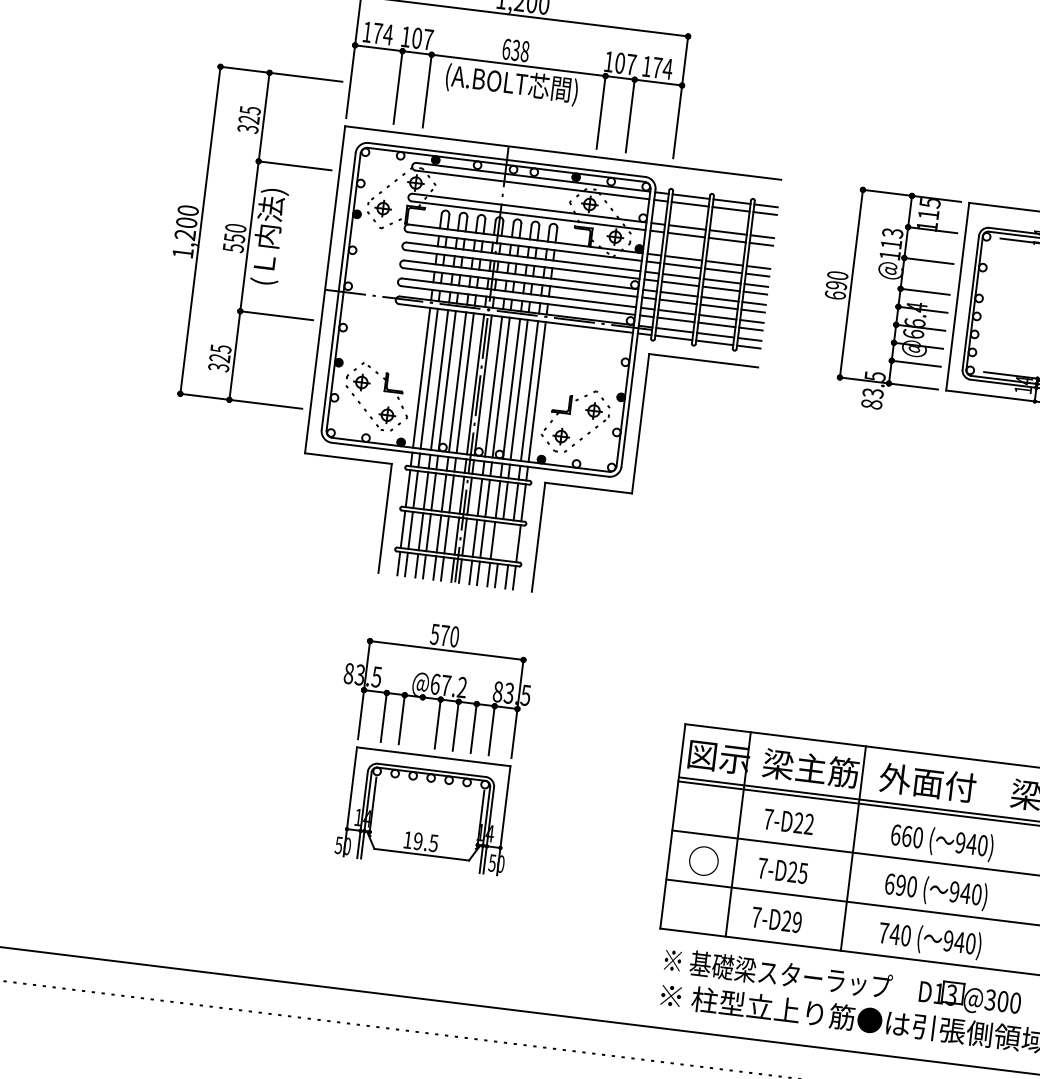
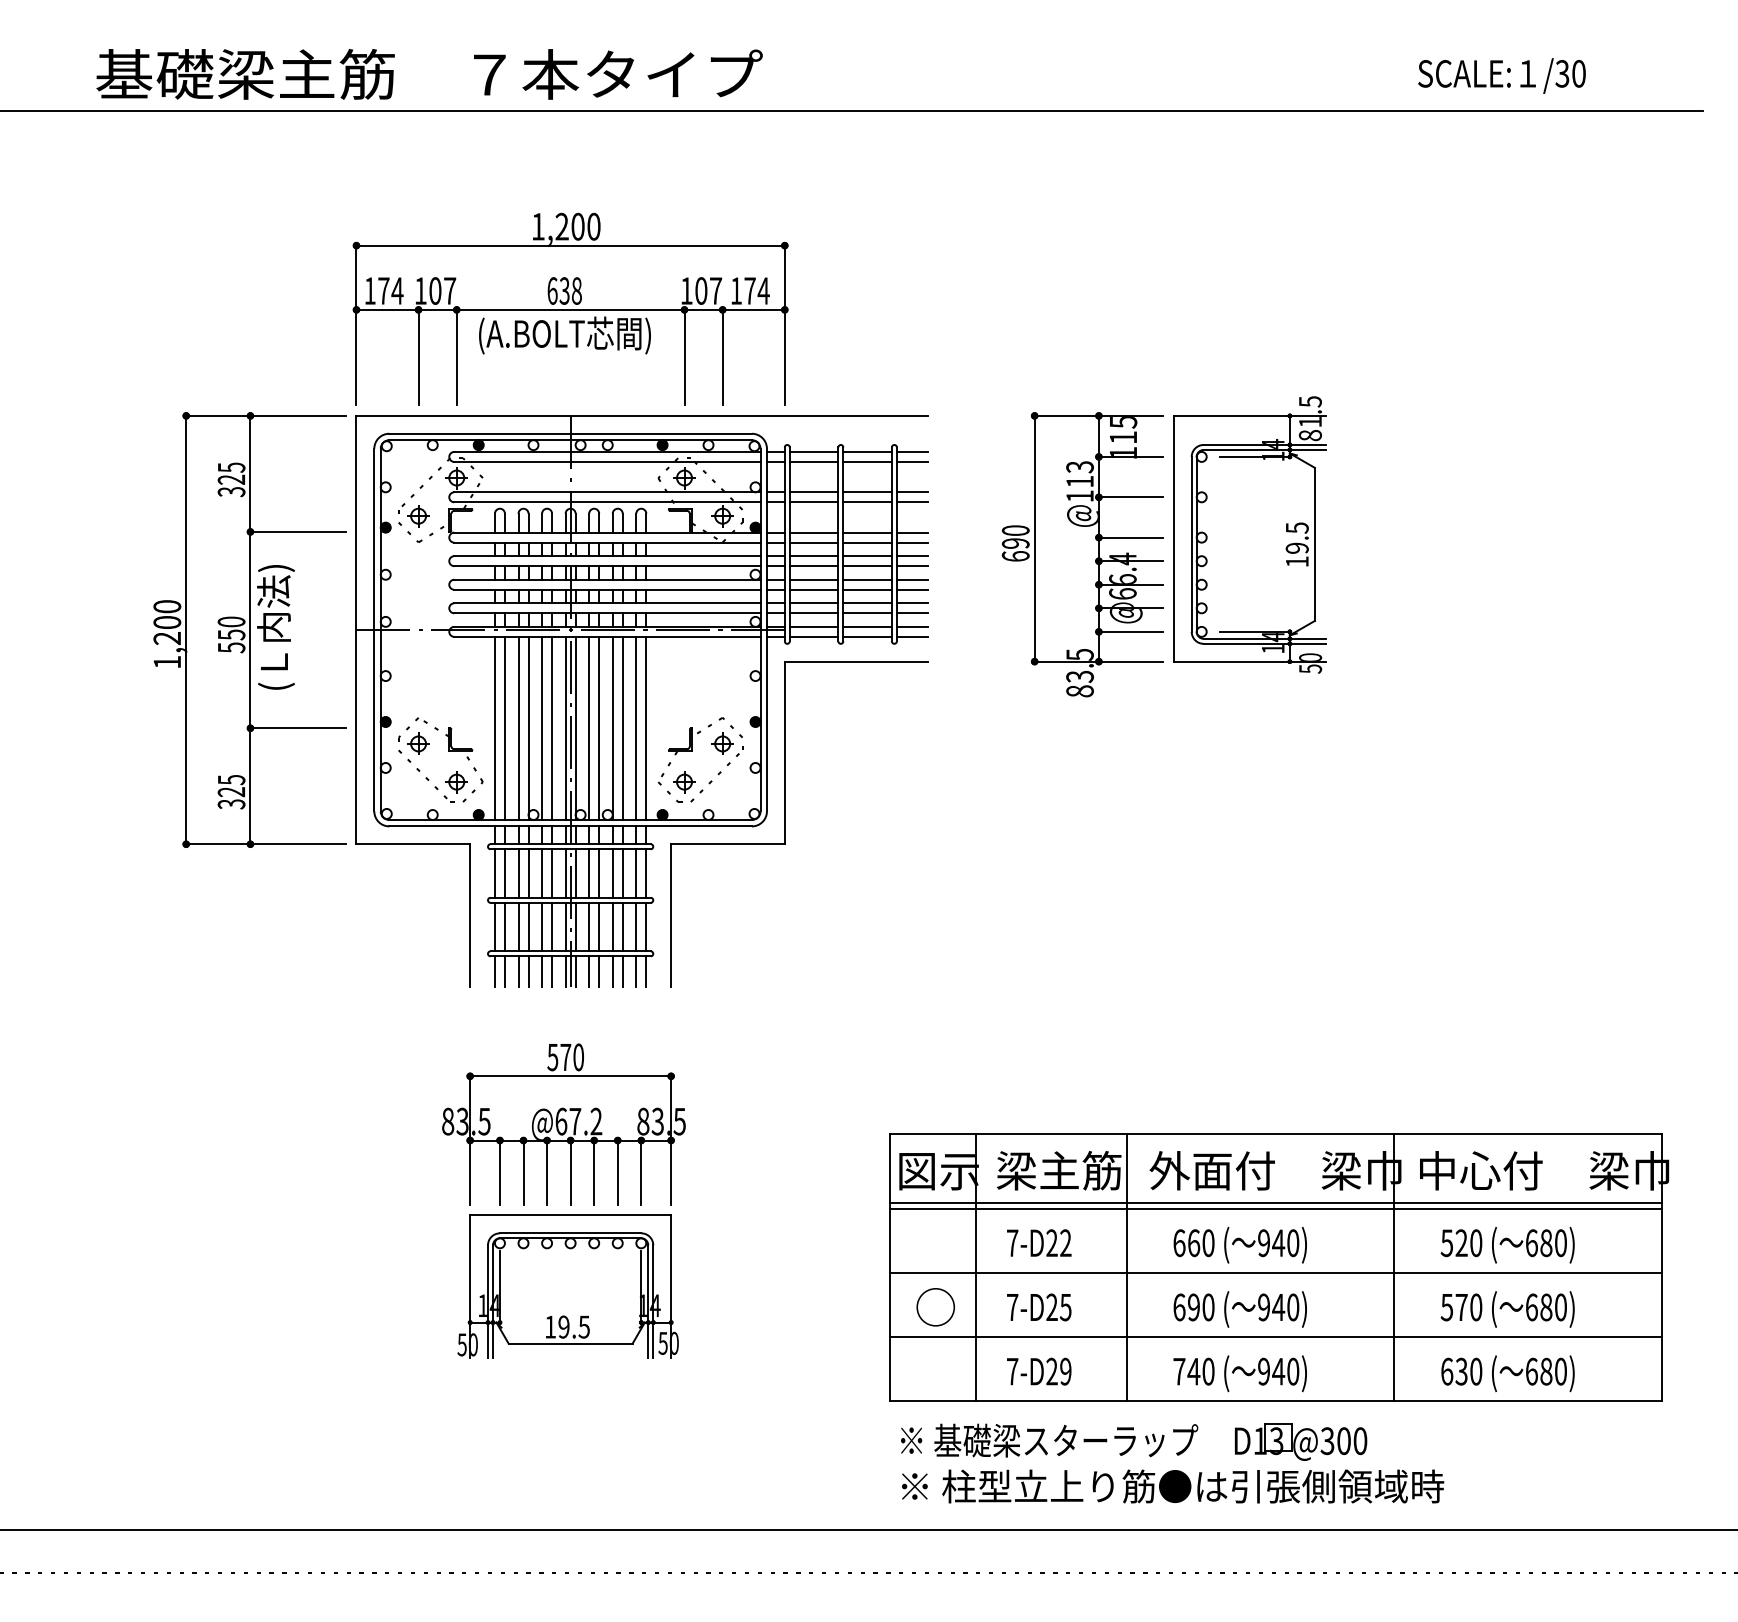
part: (248, 235) -> (249, 629), moved
line: (500, 541) -> (622, 926), added
line: (511, 542) -> (636, 926), added
line: (420, 721) -> (547, 1172), added

